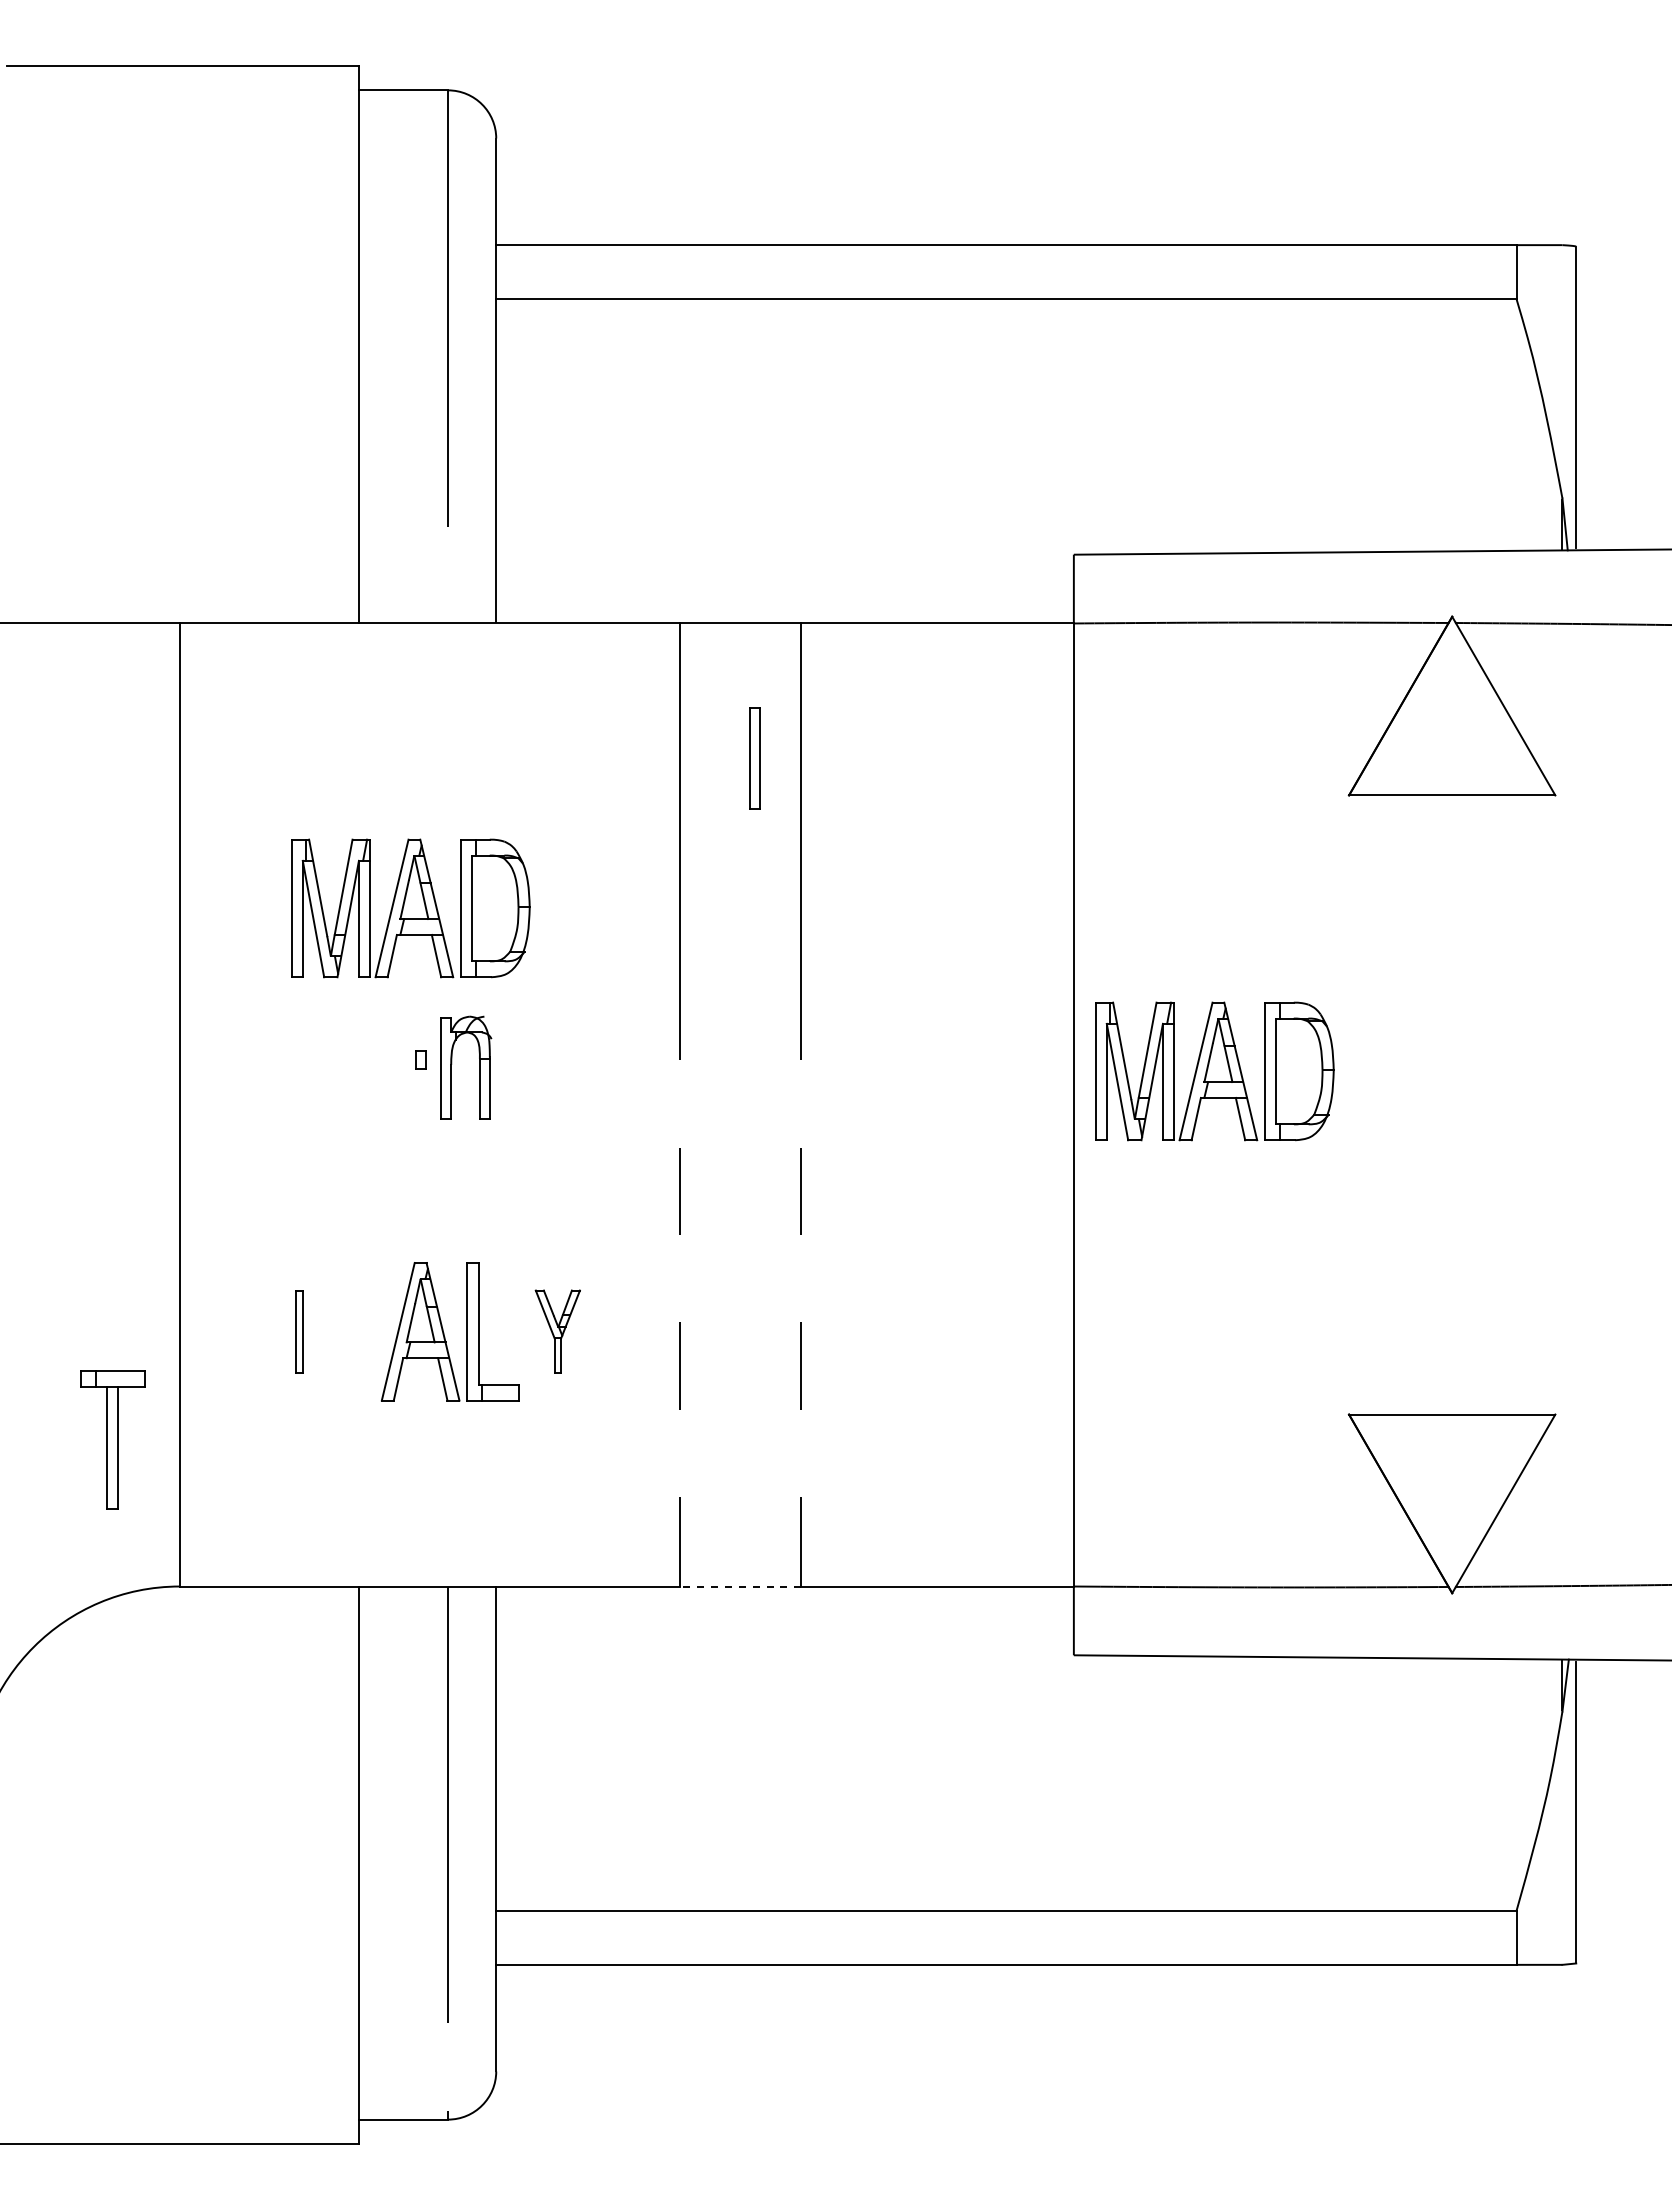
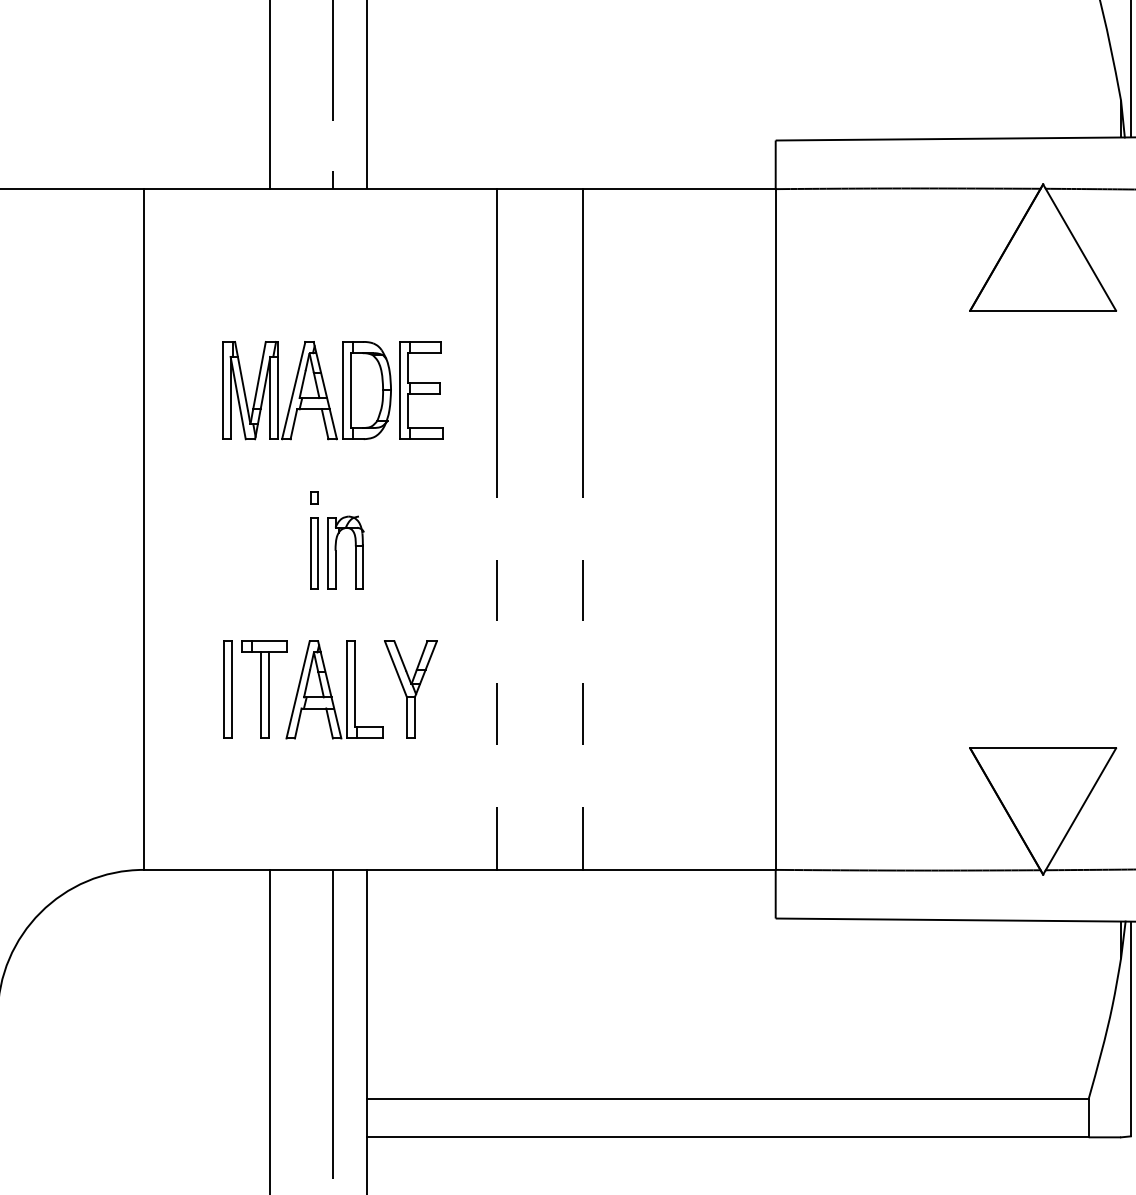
line: (448, 610) -> (333, 179), added
part: (754, 758) -> (313, 553), moved
part: (572, 908) -> (421, 390), added
part: (479, 1067) -> (355, 552), moved
part: (1214, 1071) -> (875, 505), removed
part: (299, 1331) -> (228, 689), size x1.67
part: (557, 1331) -> (410, 689), size x1.67
part: (112, 1439) -> (264, 689), moved
line: (740, 1586) -> (540, 869), dashed -> solid

